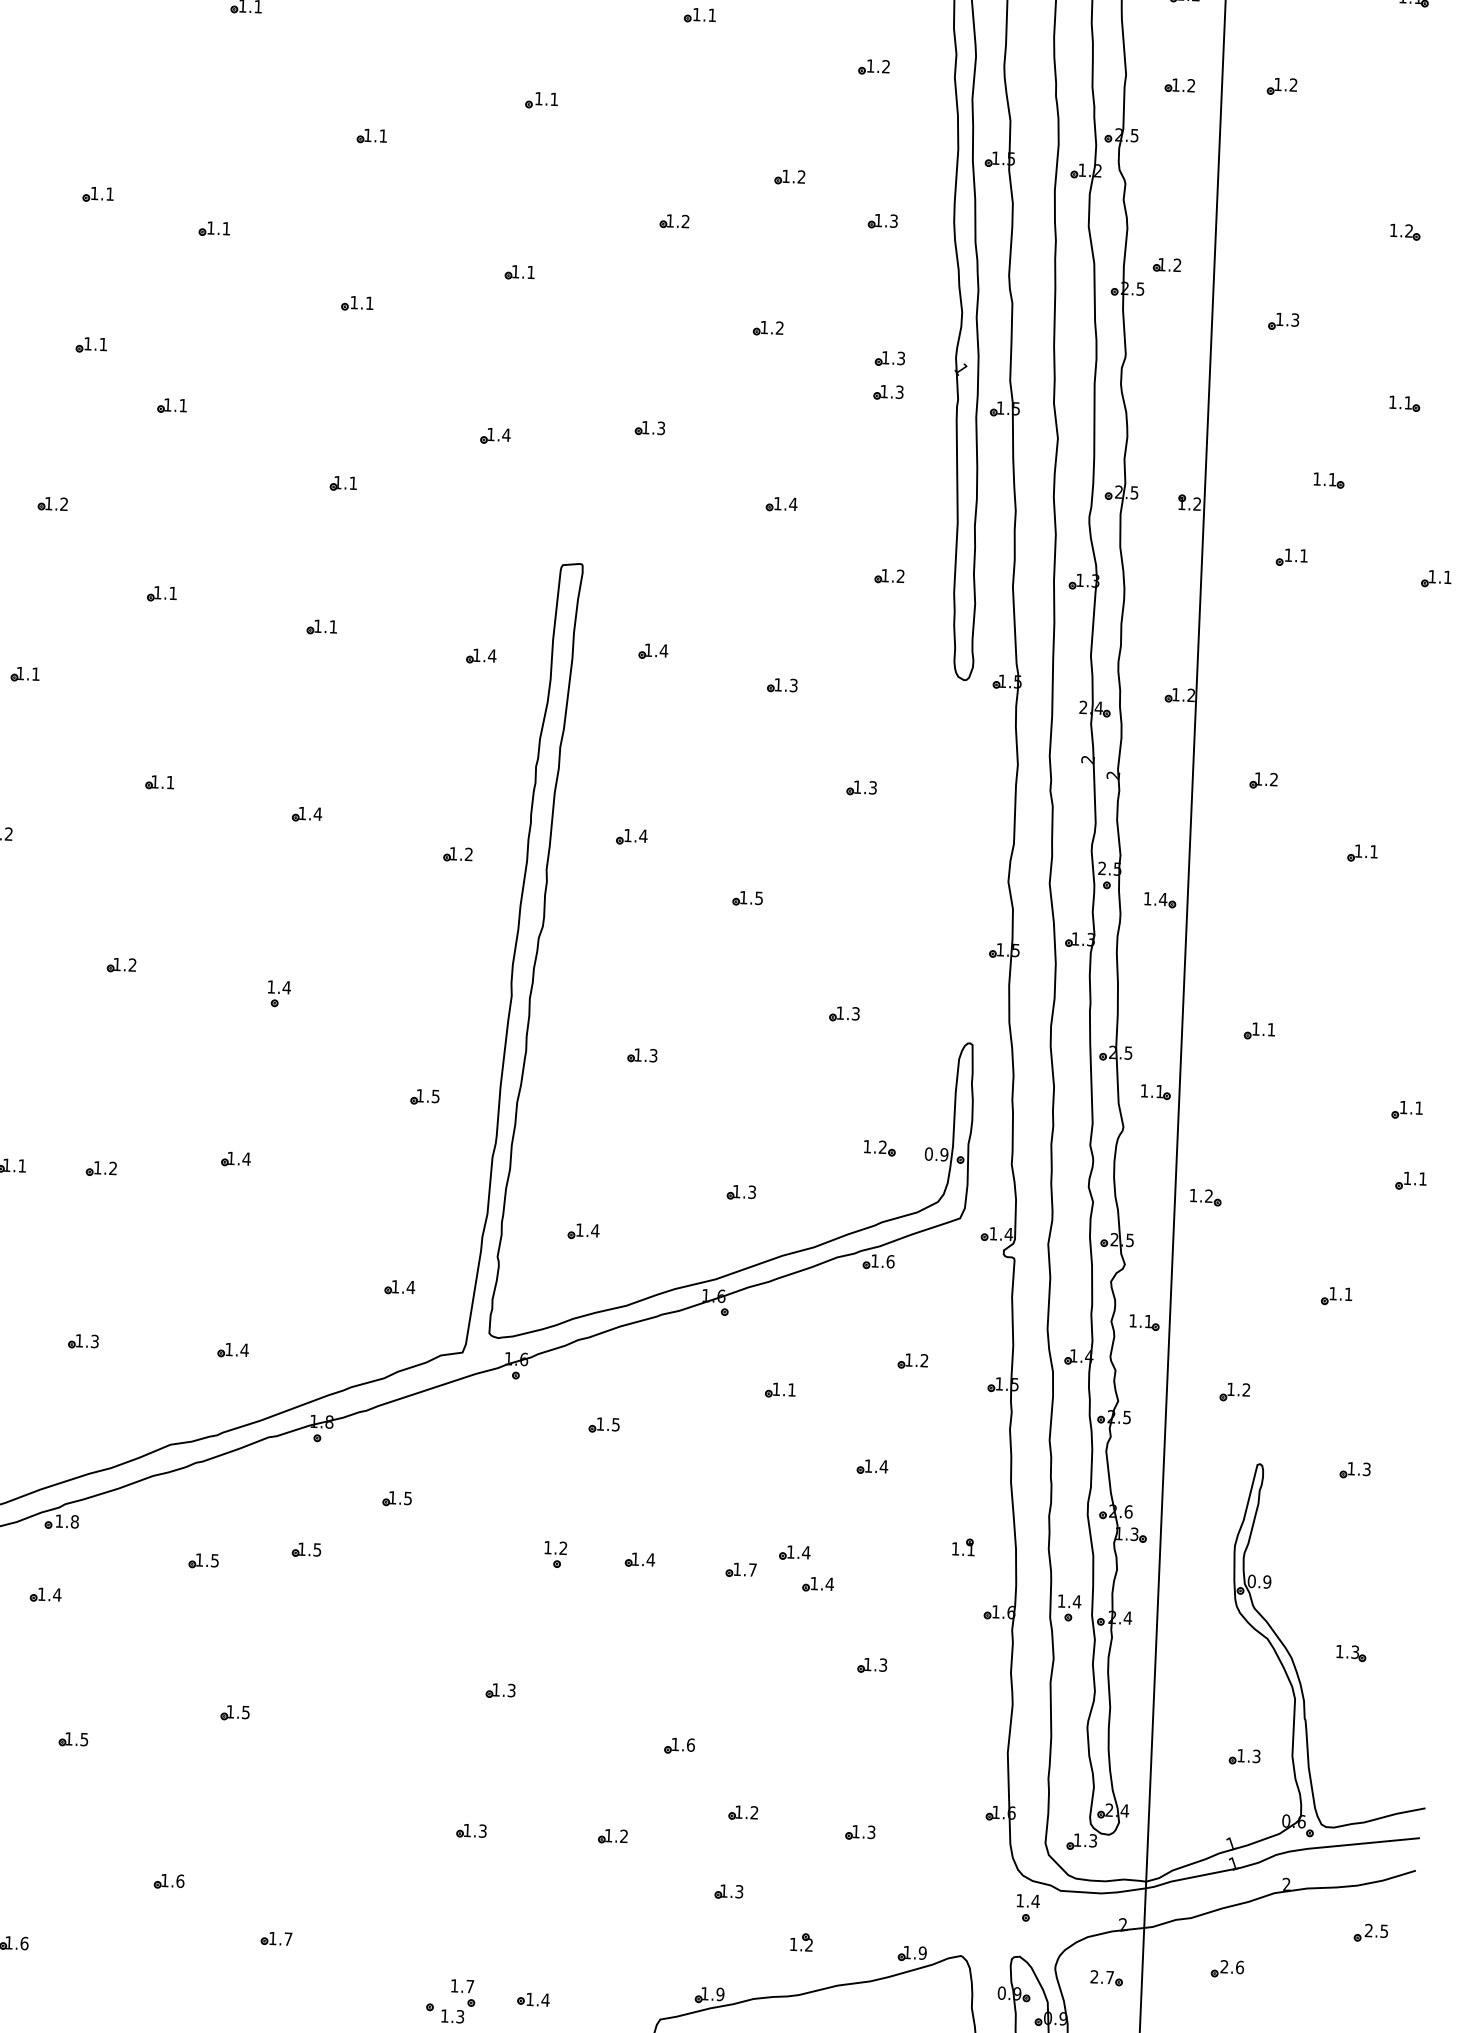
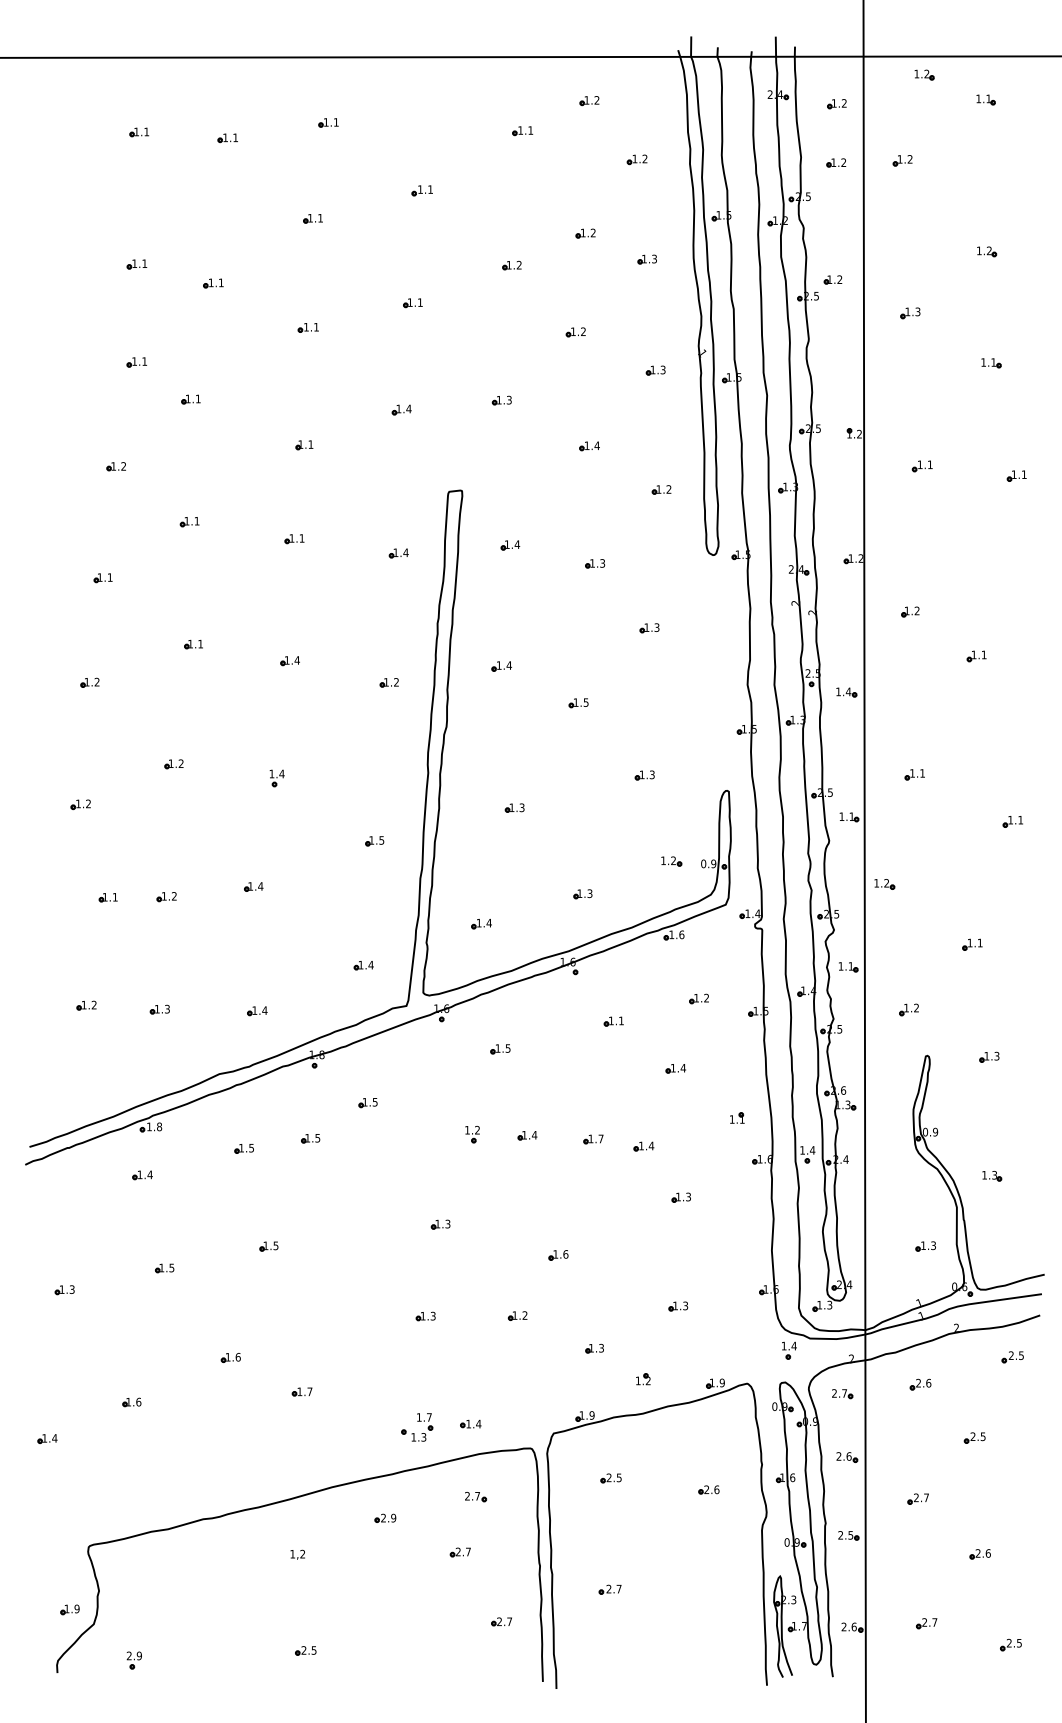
part: (889, 358) -> (655, 348), removed
part: (1329, 481) -> (944, 415), removed
part: (1411, 1180) -> (1017, 867), removed
part: (794, 1552) -> (627, 1126), removed
part: (742, 1812) -> (601, 1296), removed

